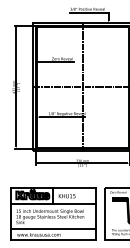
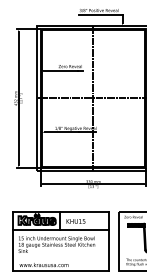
line: (53, 228) -> (60, 257), removed

